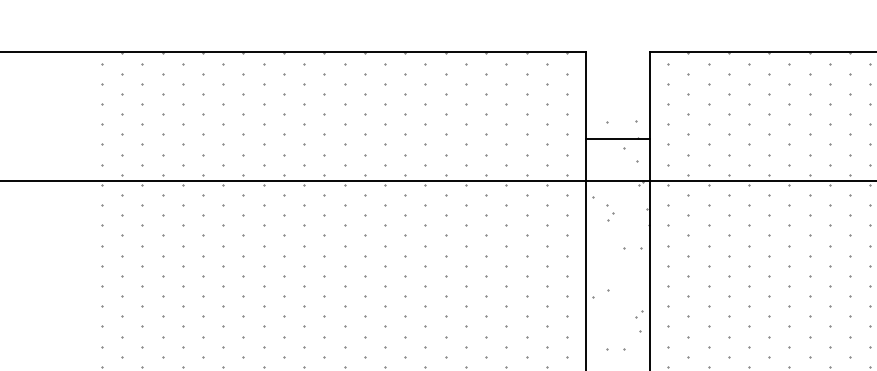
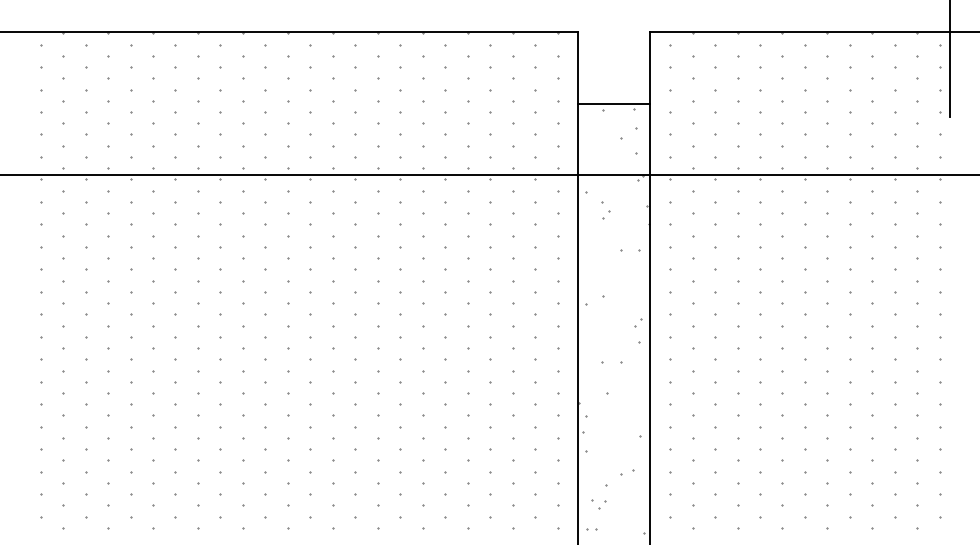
line: (618, 139) -> (614, 103), moved

